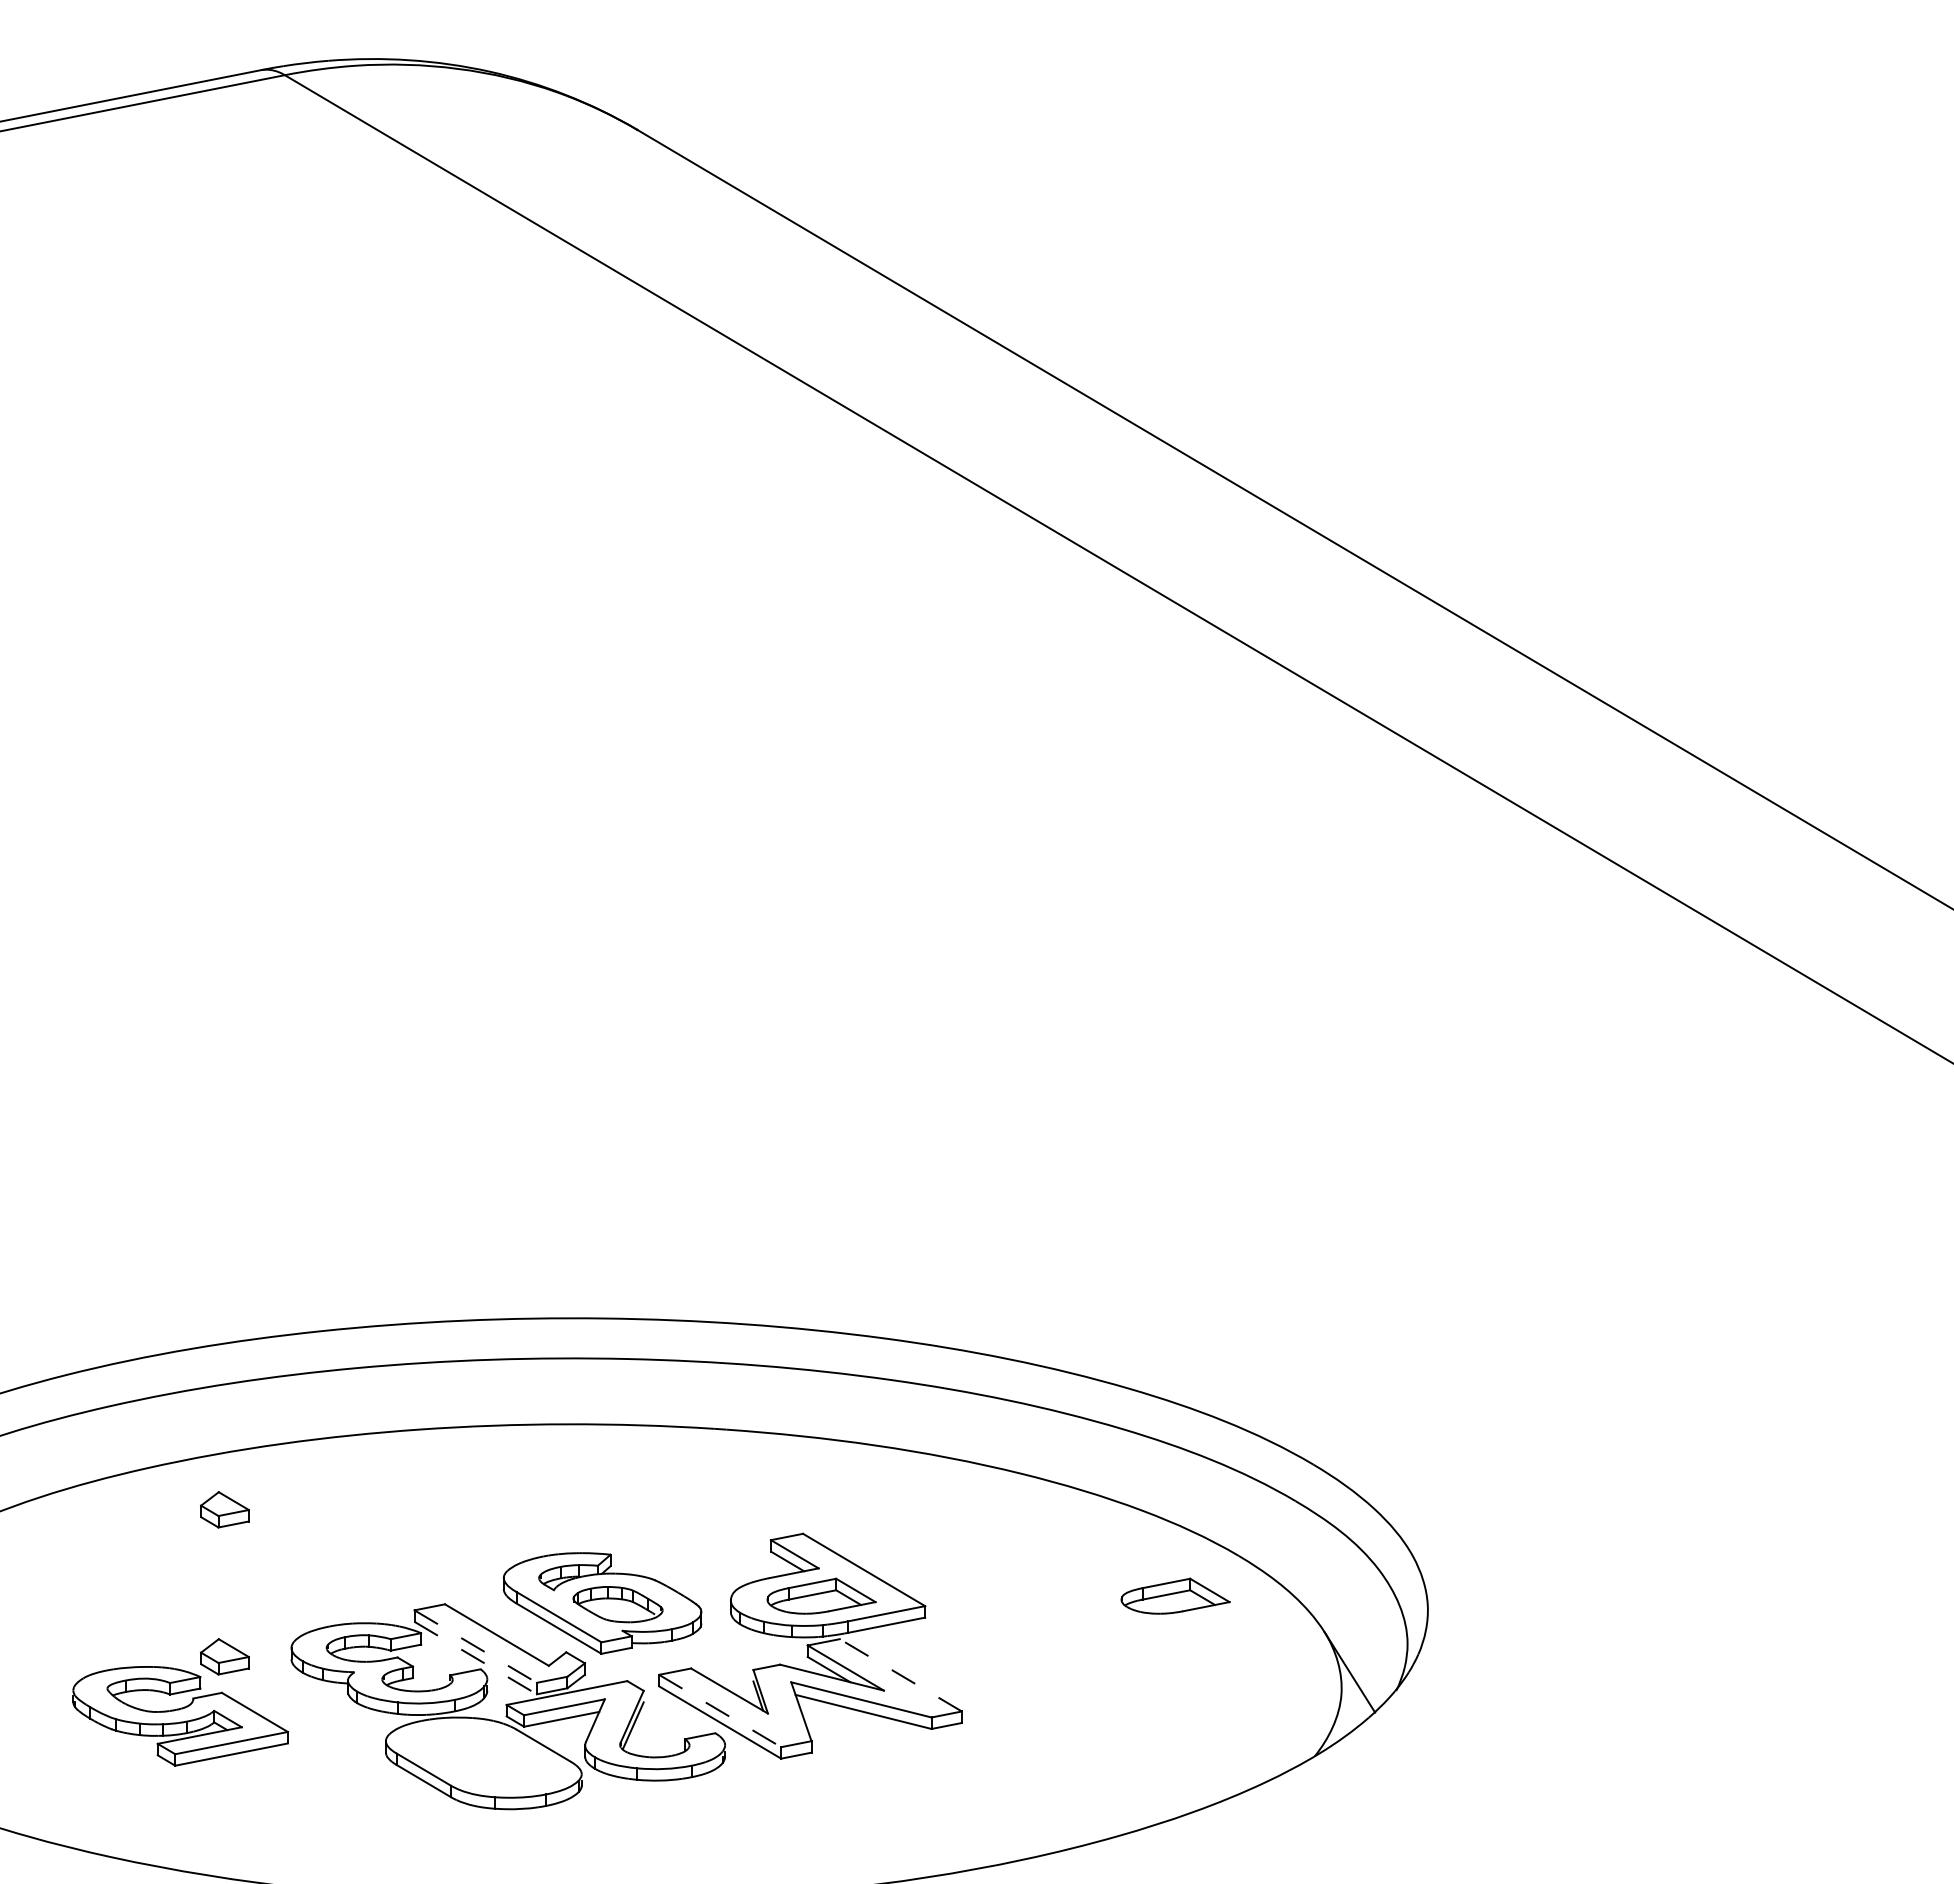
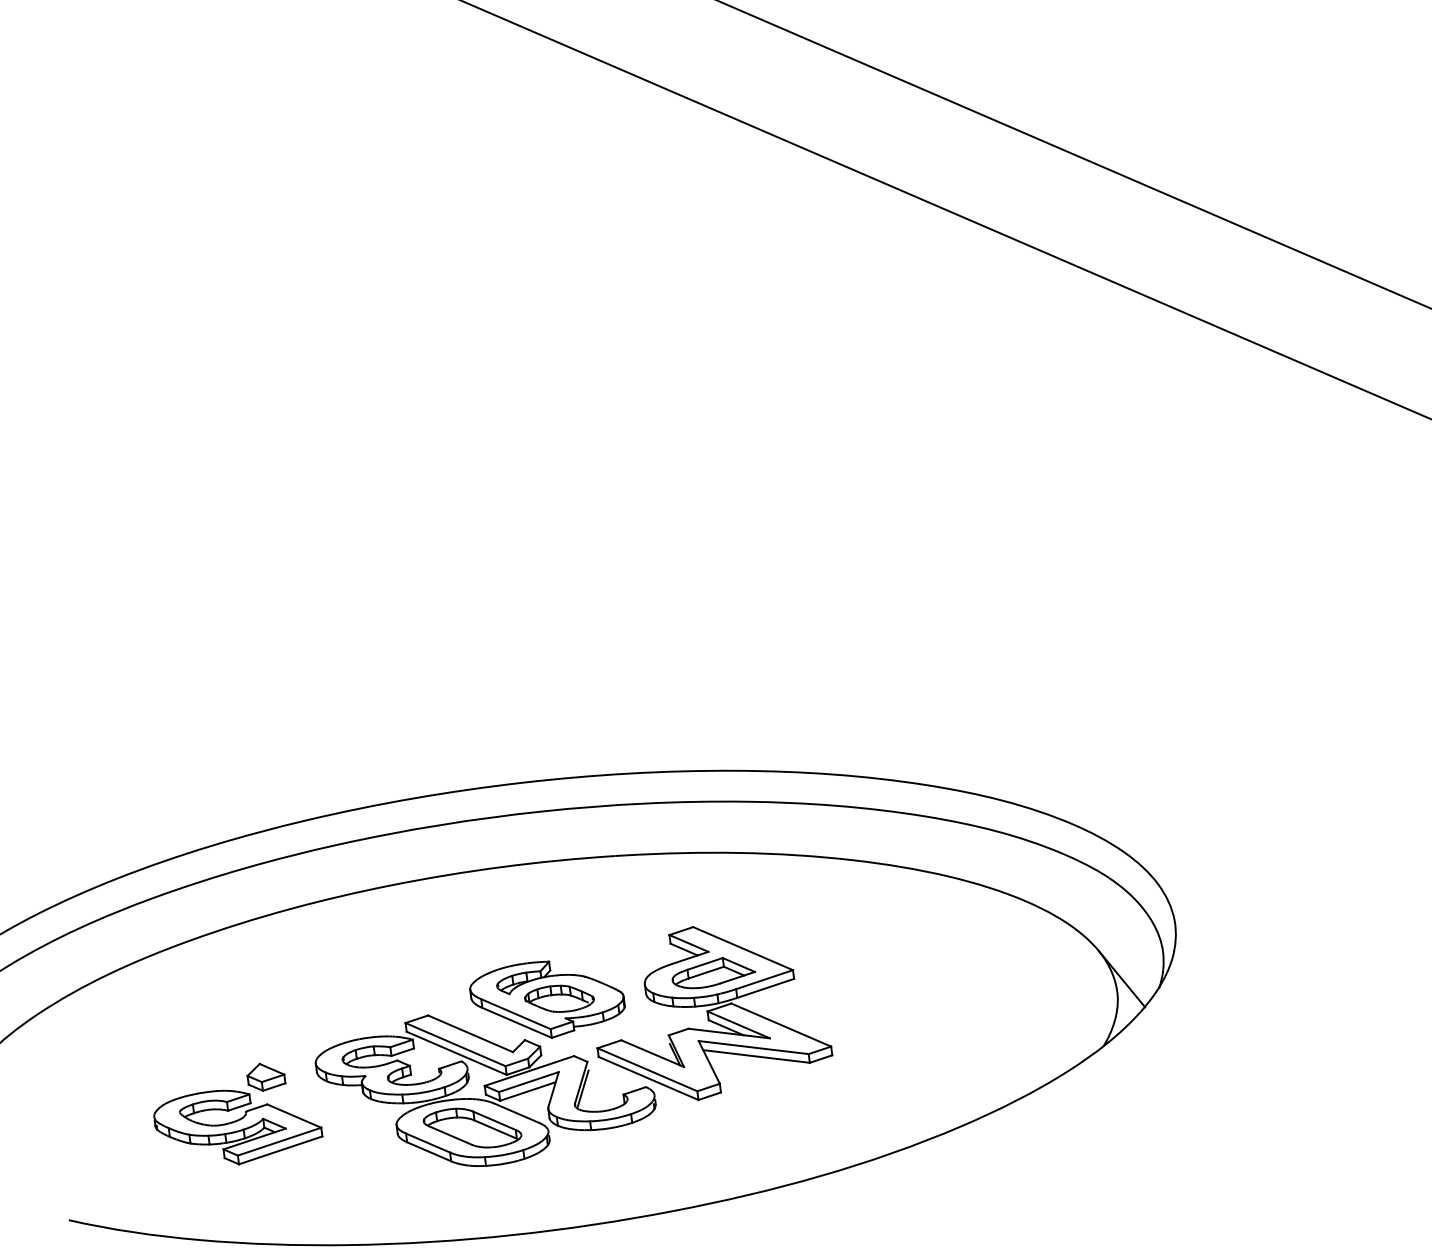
part: (224, 1509) -> (251, 964), removed
part: (1175, 1595) -> (982, 937), removed
line: (476, 1646) -> (456, 1044), dashed -> solid
line: (476, 1658) -> (457, 1053), dashed -> solid
line: (900, 1675) -> (781, 1025), dashed -> solid
line: (720, 1711) -> (647, 1070), dashed -> solid
part: (483, 1757) -> (472, 1128), added

